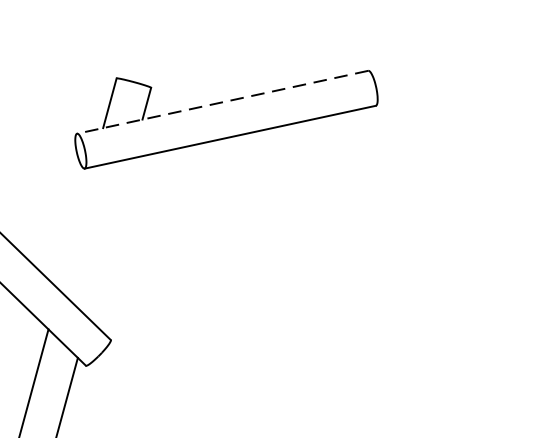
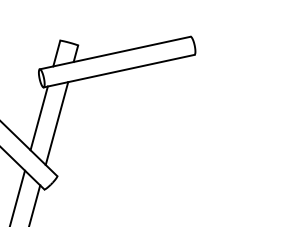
line: (221, 103) -> (114, 53), dashed -> solid
line: (74, 228) -> (38, 118), added
line: (109, 238) -> (56, 123), added

